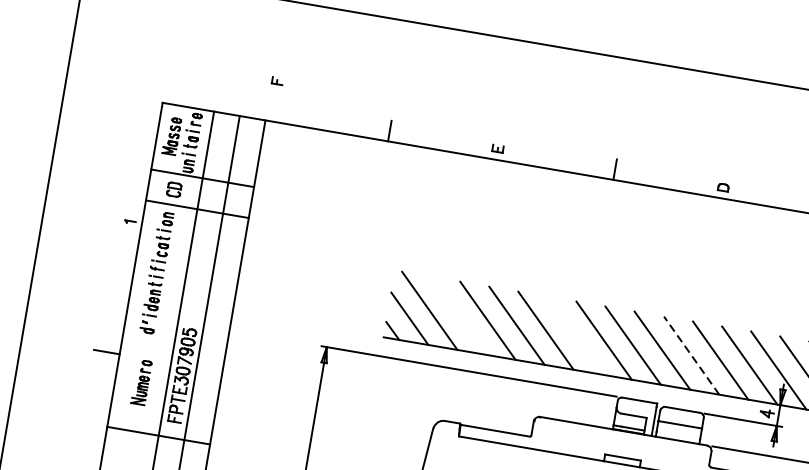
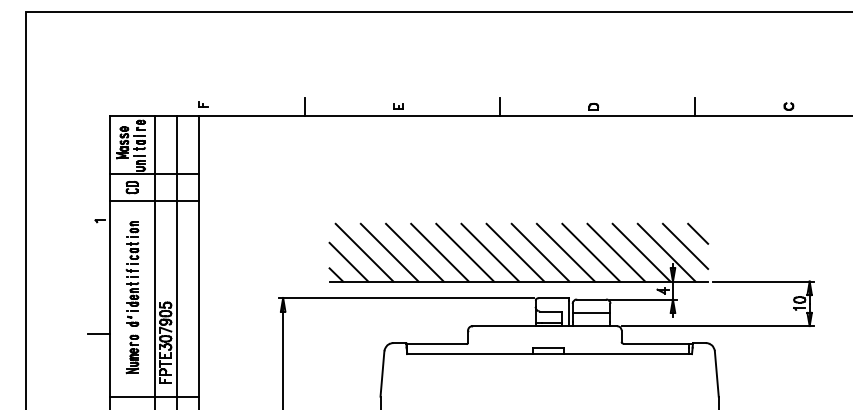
part: (277, 81) -> (203, 104), moved
part: (156, 272) -> (132, 273), moved
line: (458, 315) -> (389, 252), added
line: (575, 335) -> (490, 252), added
line: (692, 355) -> (591, 252), dashed -> solid

